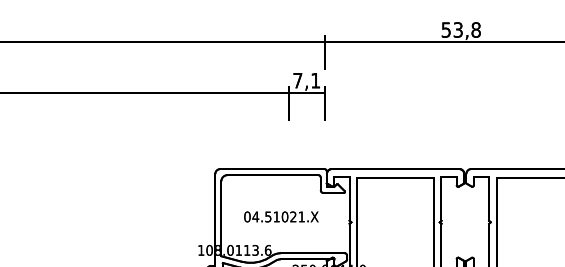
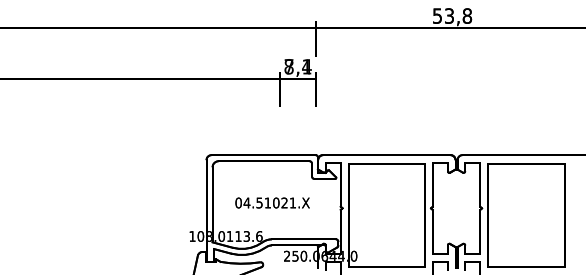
text: (306, 80) -> (297, 66), 7,1 -> 8,4

